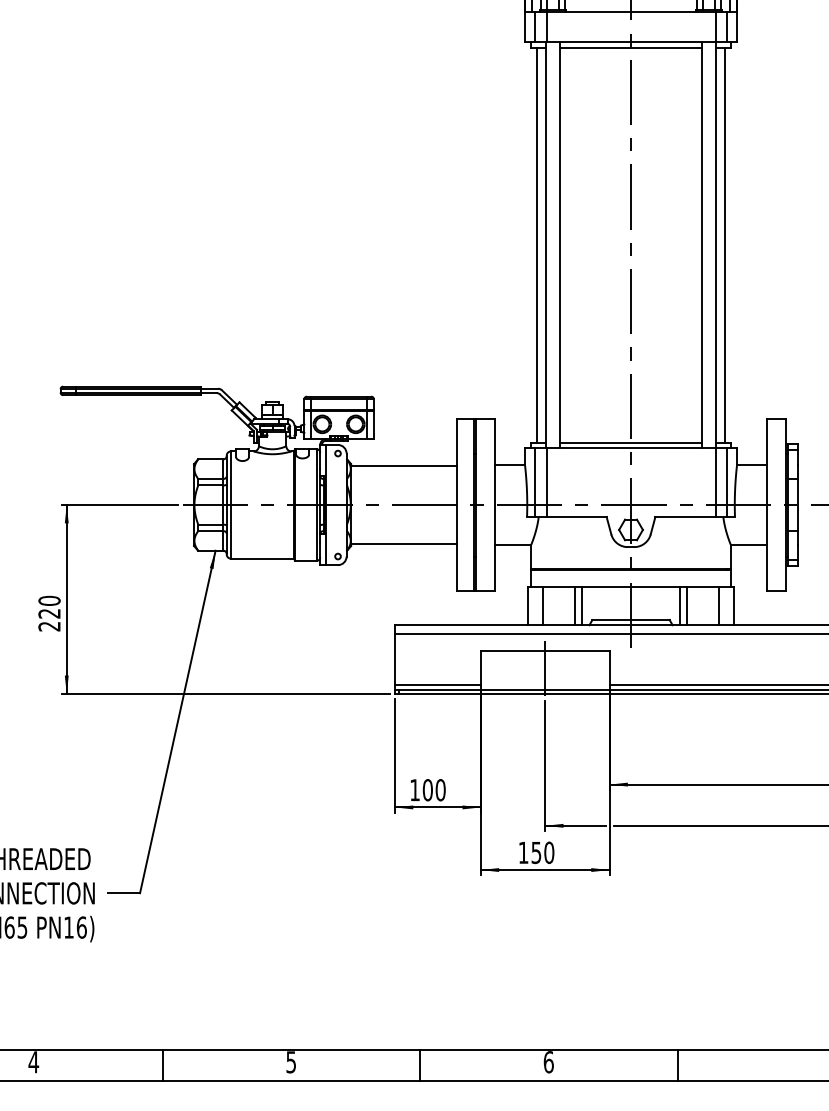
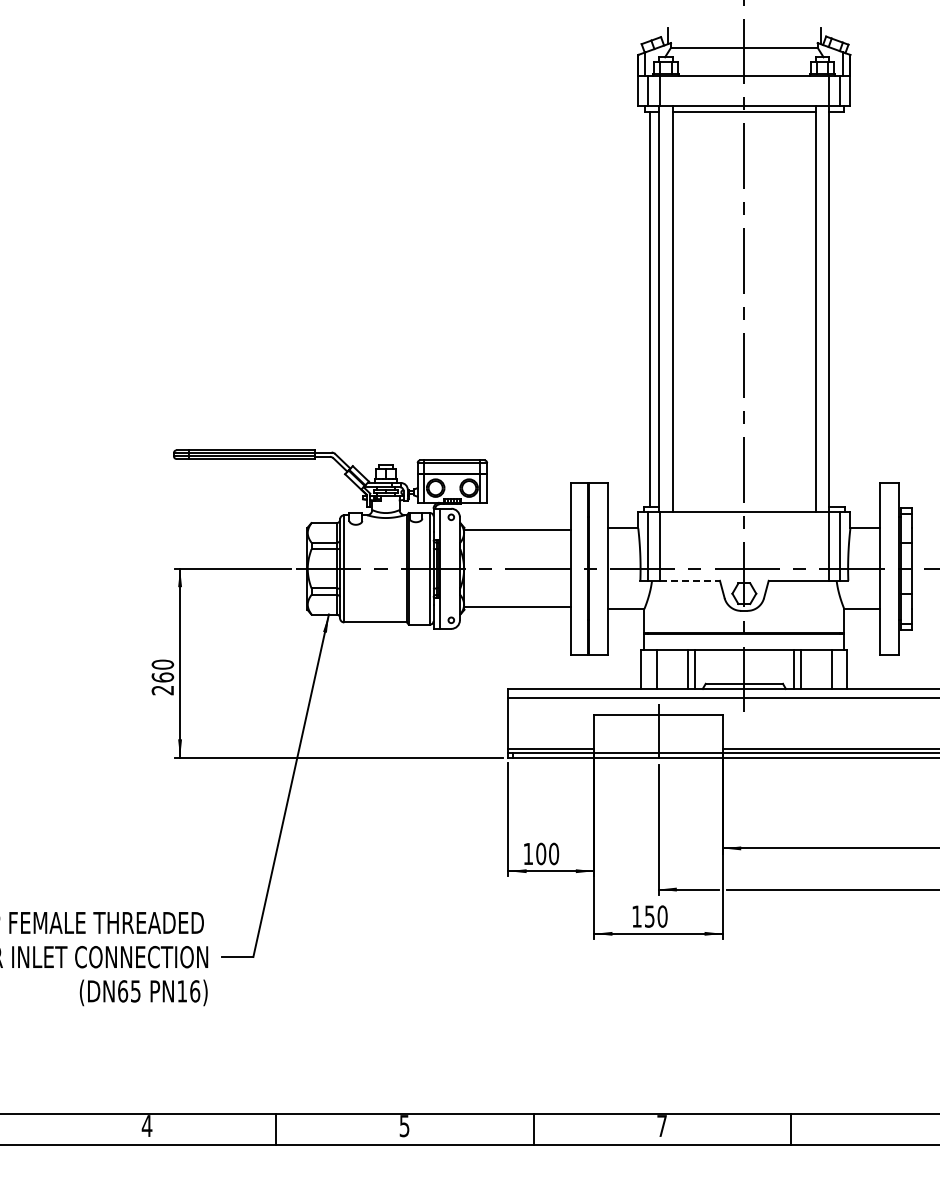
line: (725, 245) -> (838, 309), removed
line: (631, 443) -> (744, 507), removed
line: (577, 516) -> (690, 580), solid -> dashed
text: (49, 613) -> (162, 677), 220 -> 260
text: (549, 1062) -> (662, 1126), 6 -> 7

